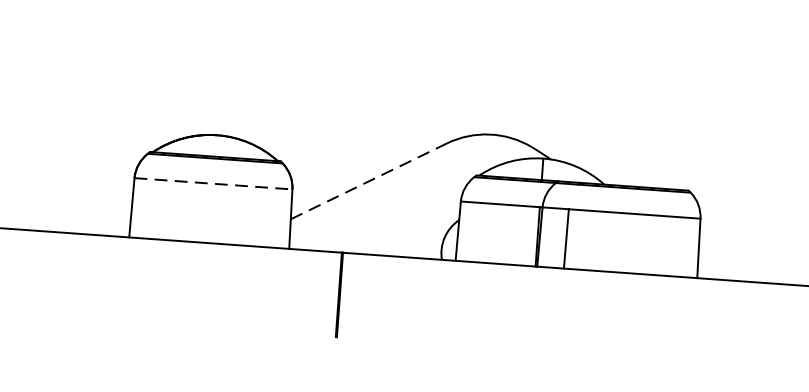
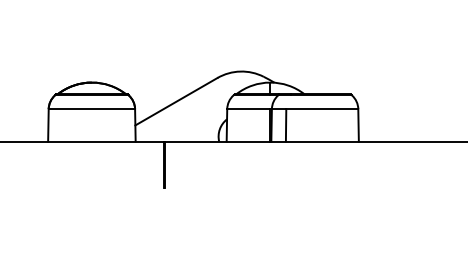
line: (369, 180) -> (176, 101), dashed -> solid
line: (214, 184) -> (92, 109), dashed -> solid

